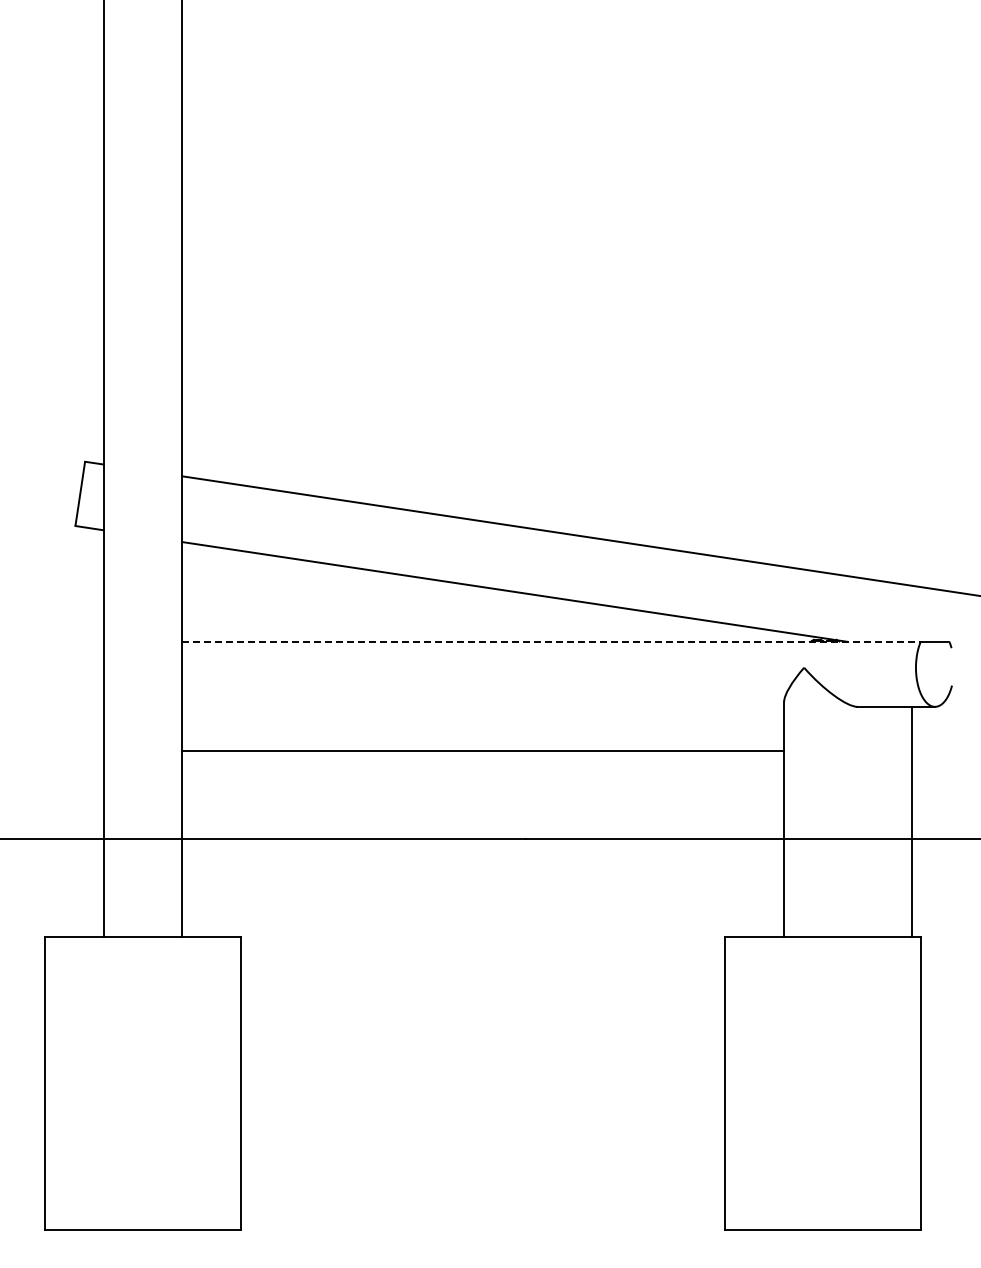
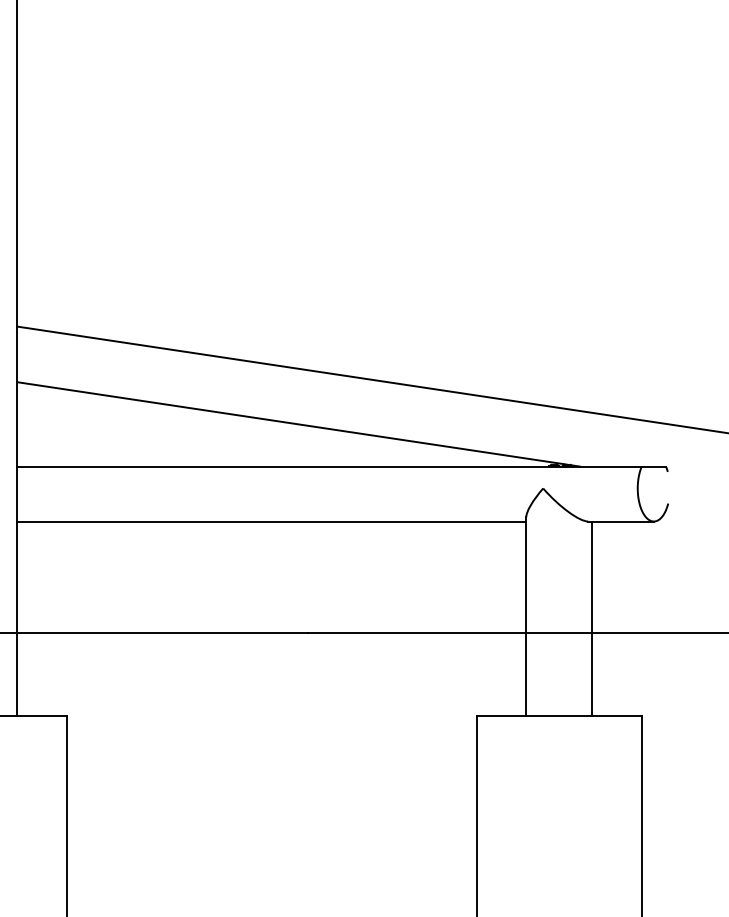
line: (551, 641) -> (329, 466), dashed -> solid
line: (483, 750) -> (272, 521), moved
line: (912, 821) -> (592, 618), moved

